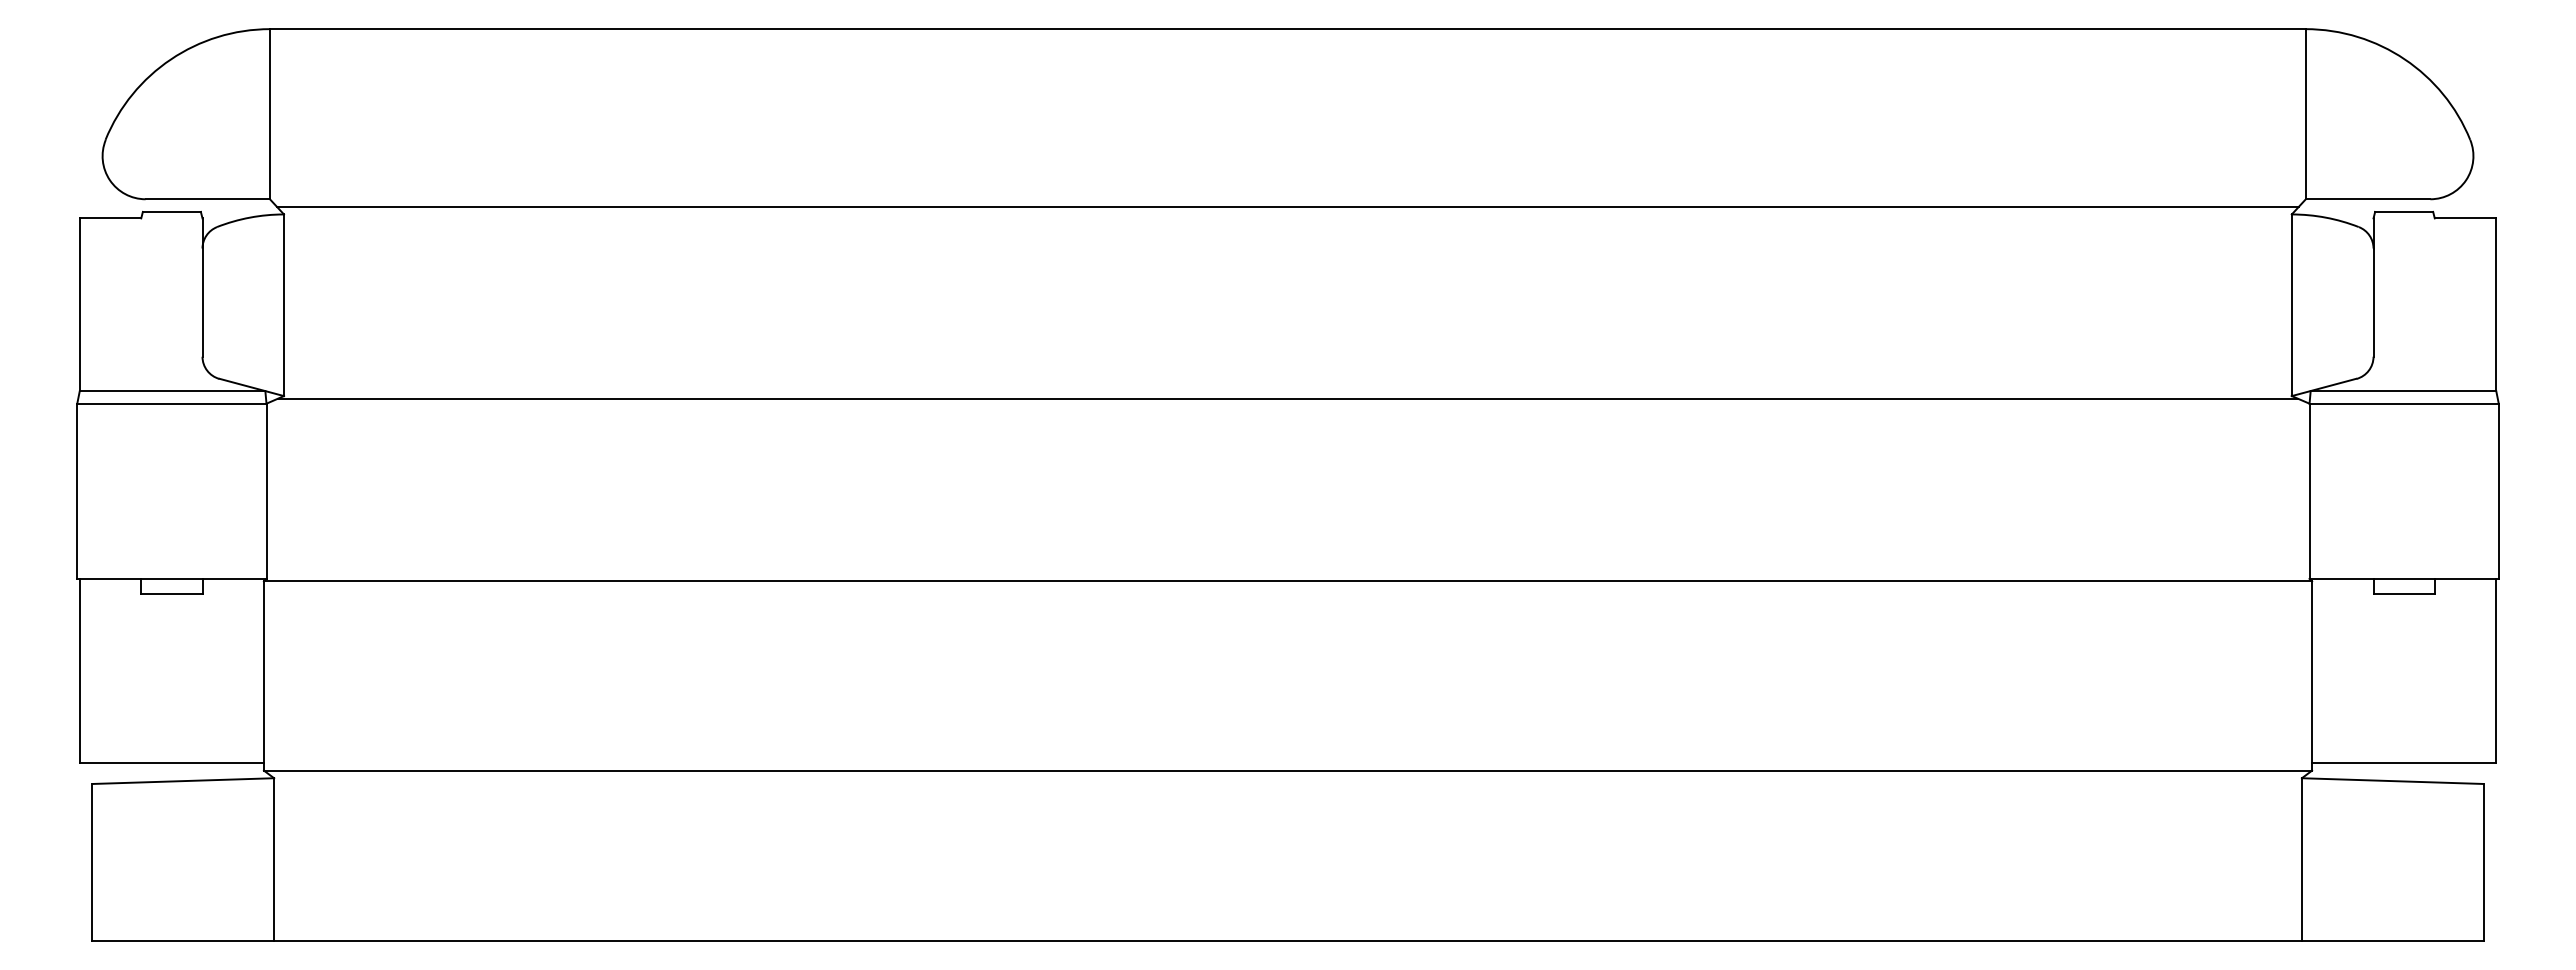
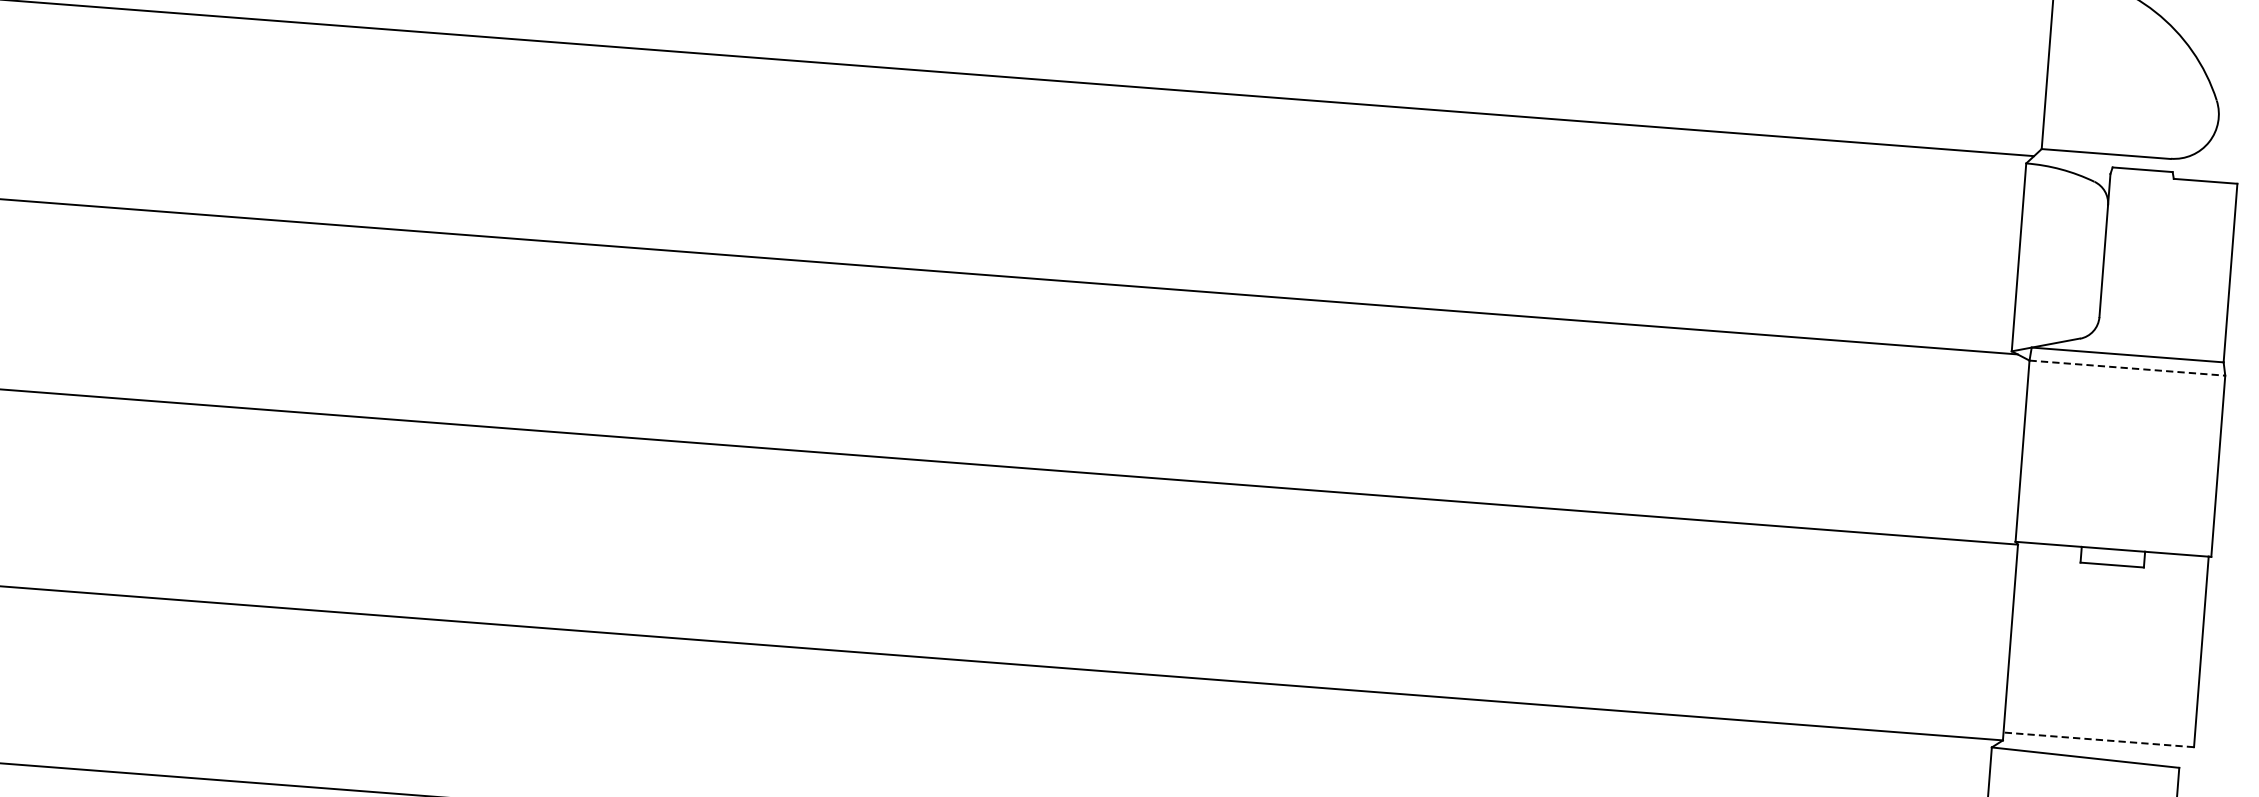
line: (2404, 403) -> (2127, 367), solid -> dashed
line: (2403, 763) -> (2098, 740), solid -> dashed

